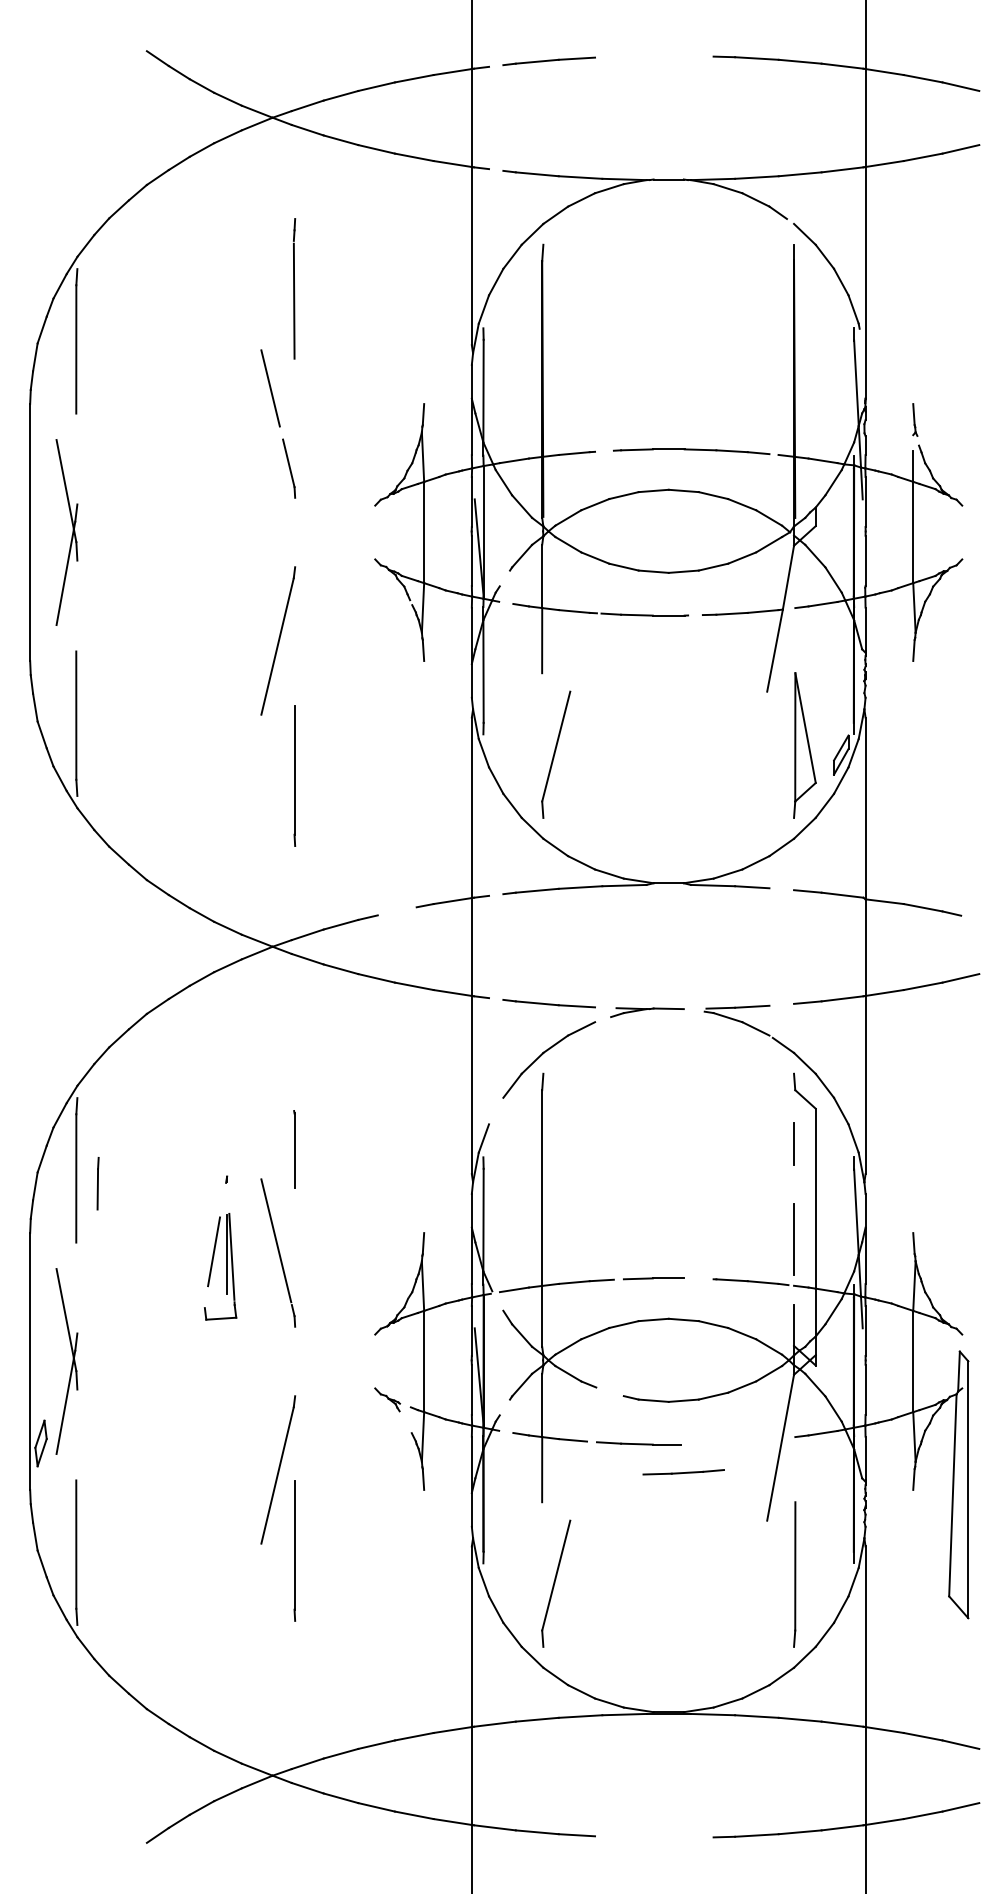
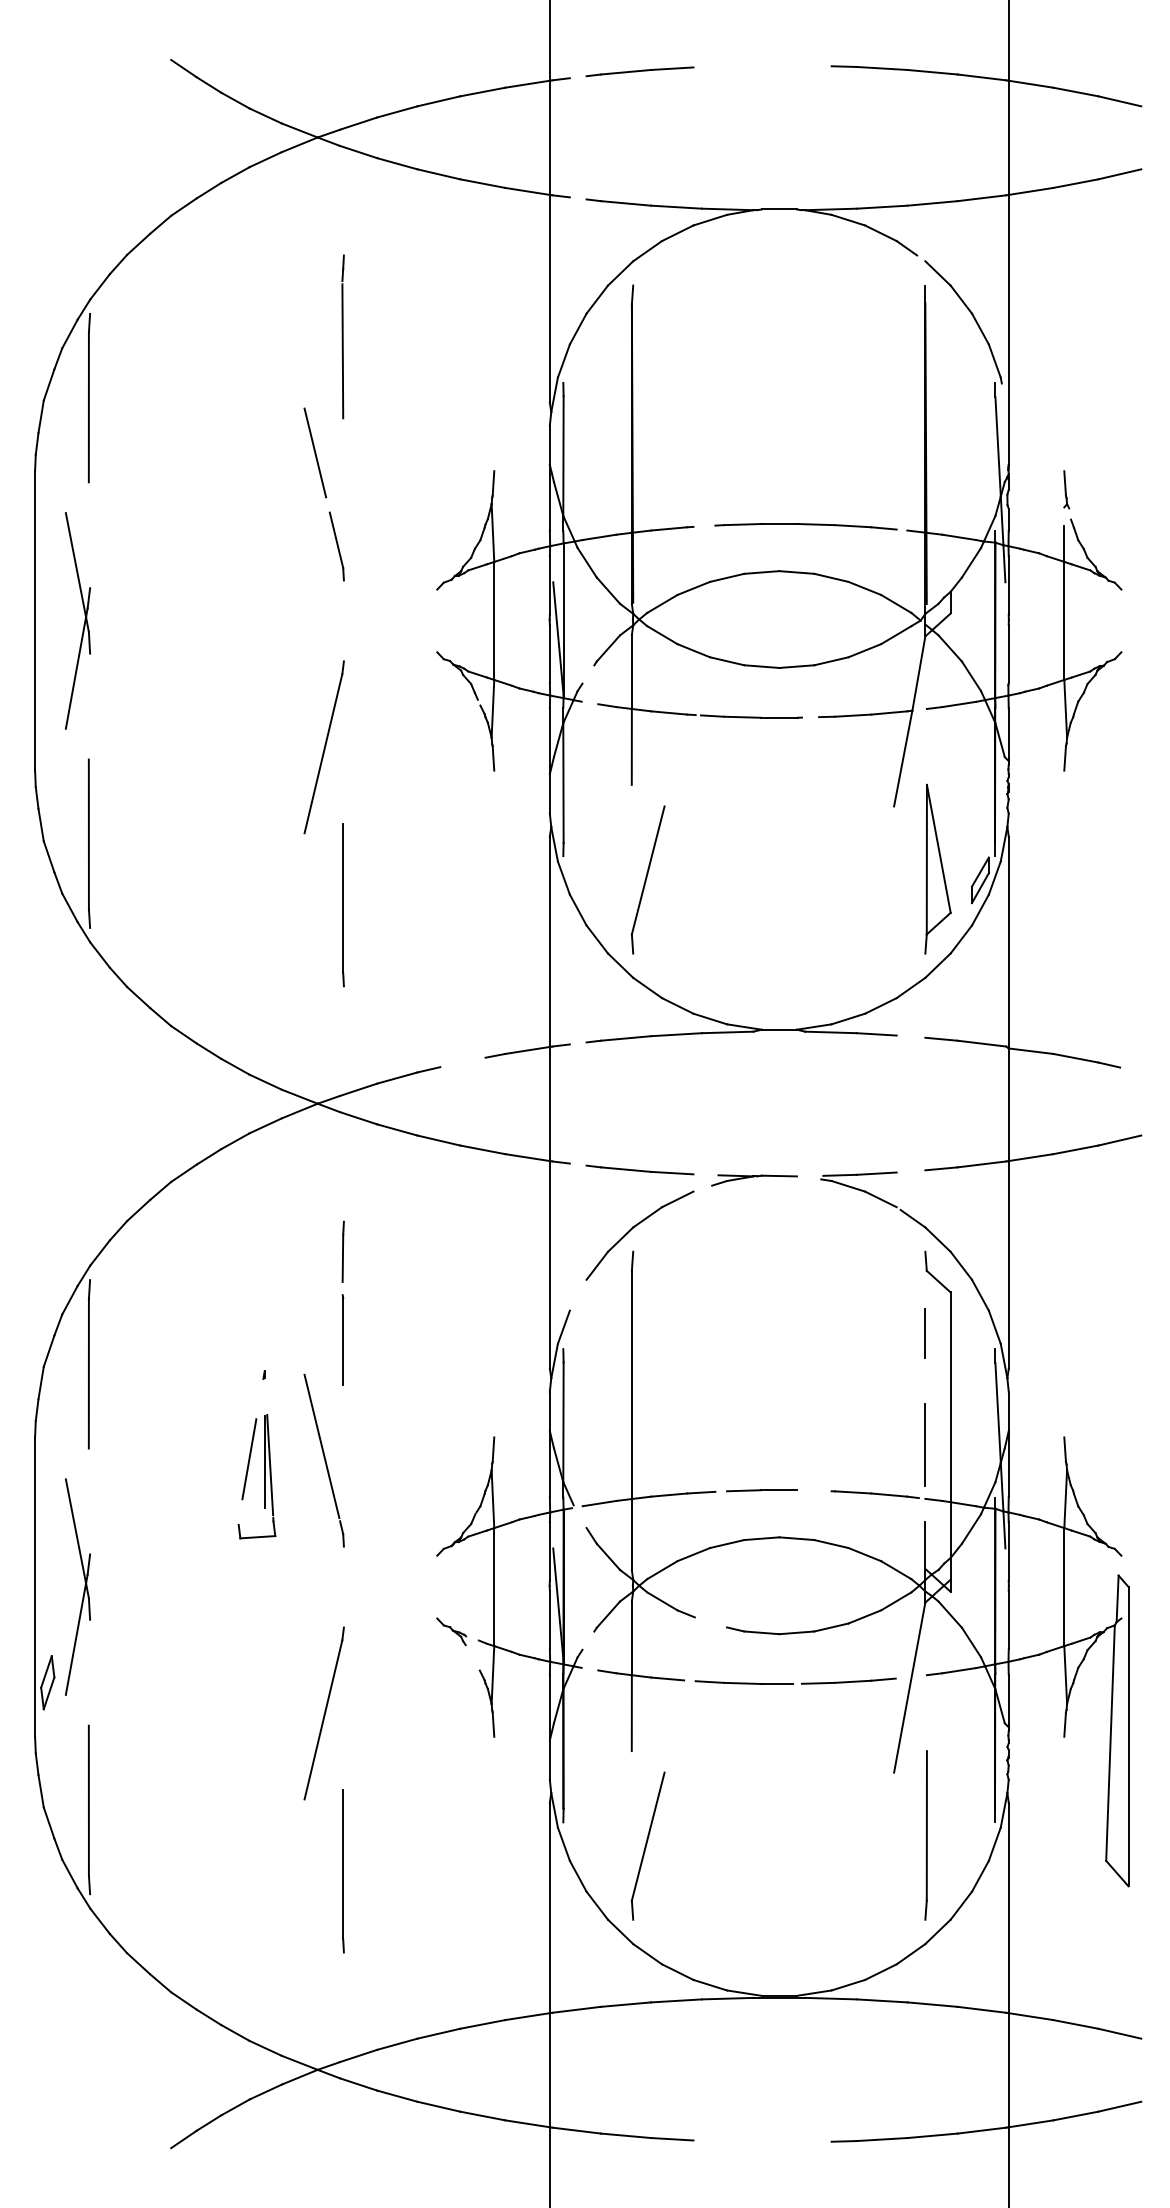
line: (97, 1183) -> (342, 1251), moved
line: (683, 1472) -> (848, 1681), moved
line: (294, 1551) -> (343, 1871), moved

